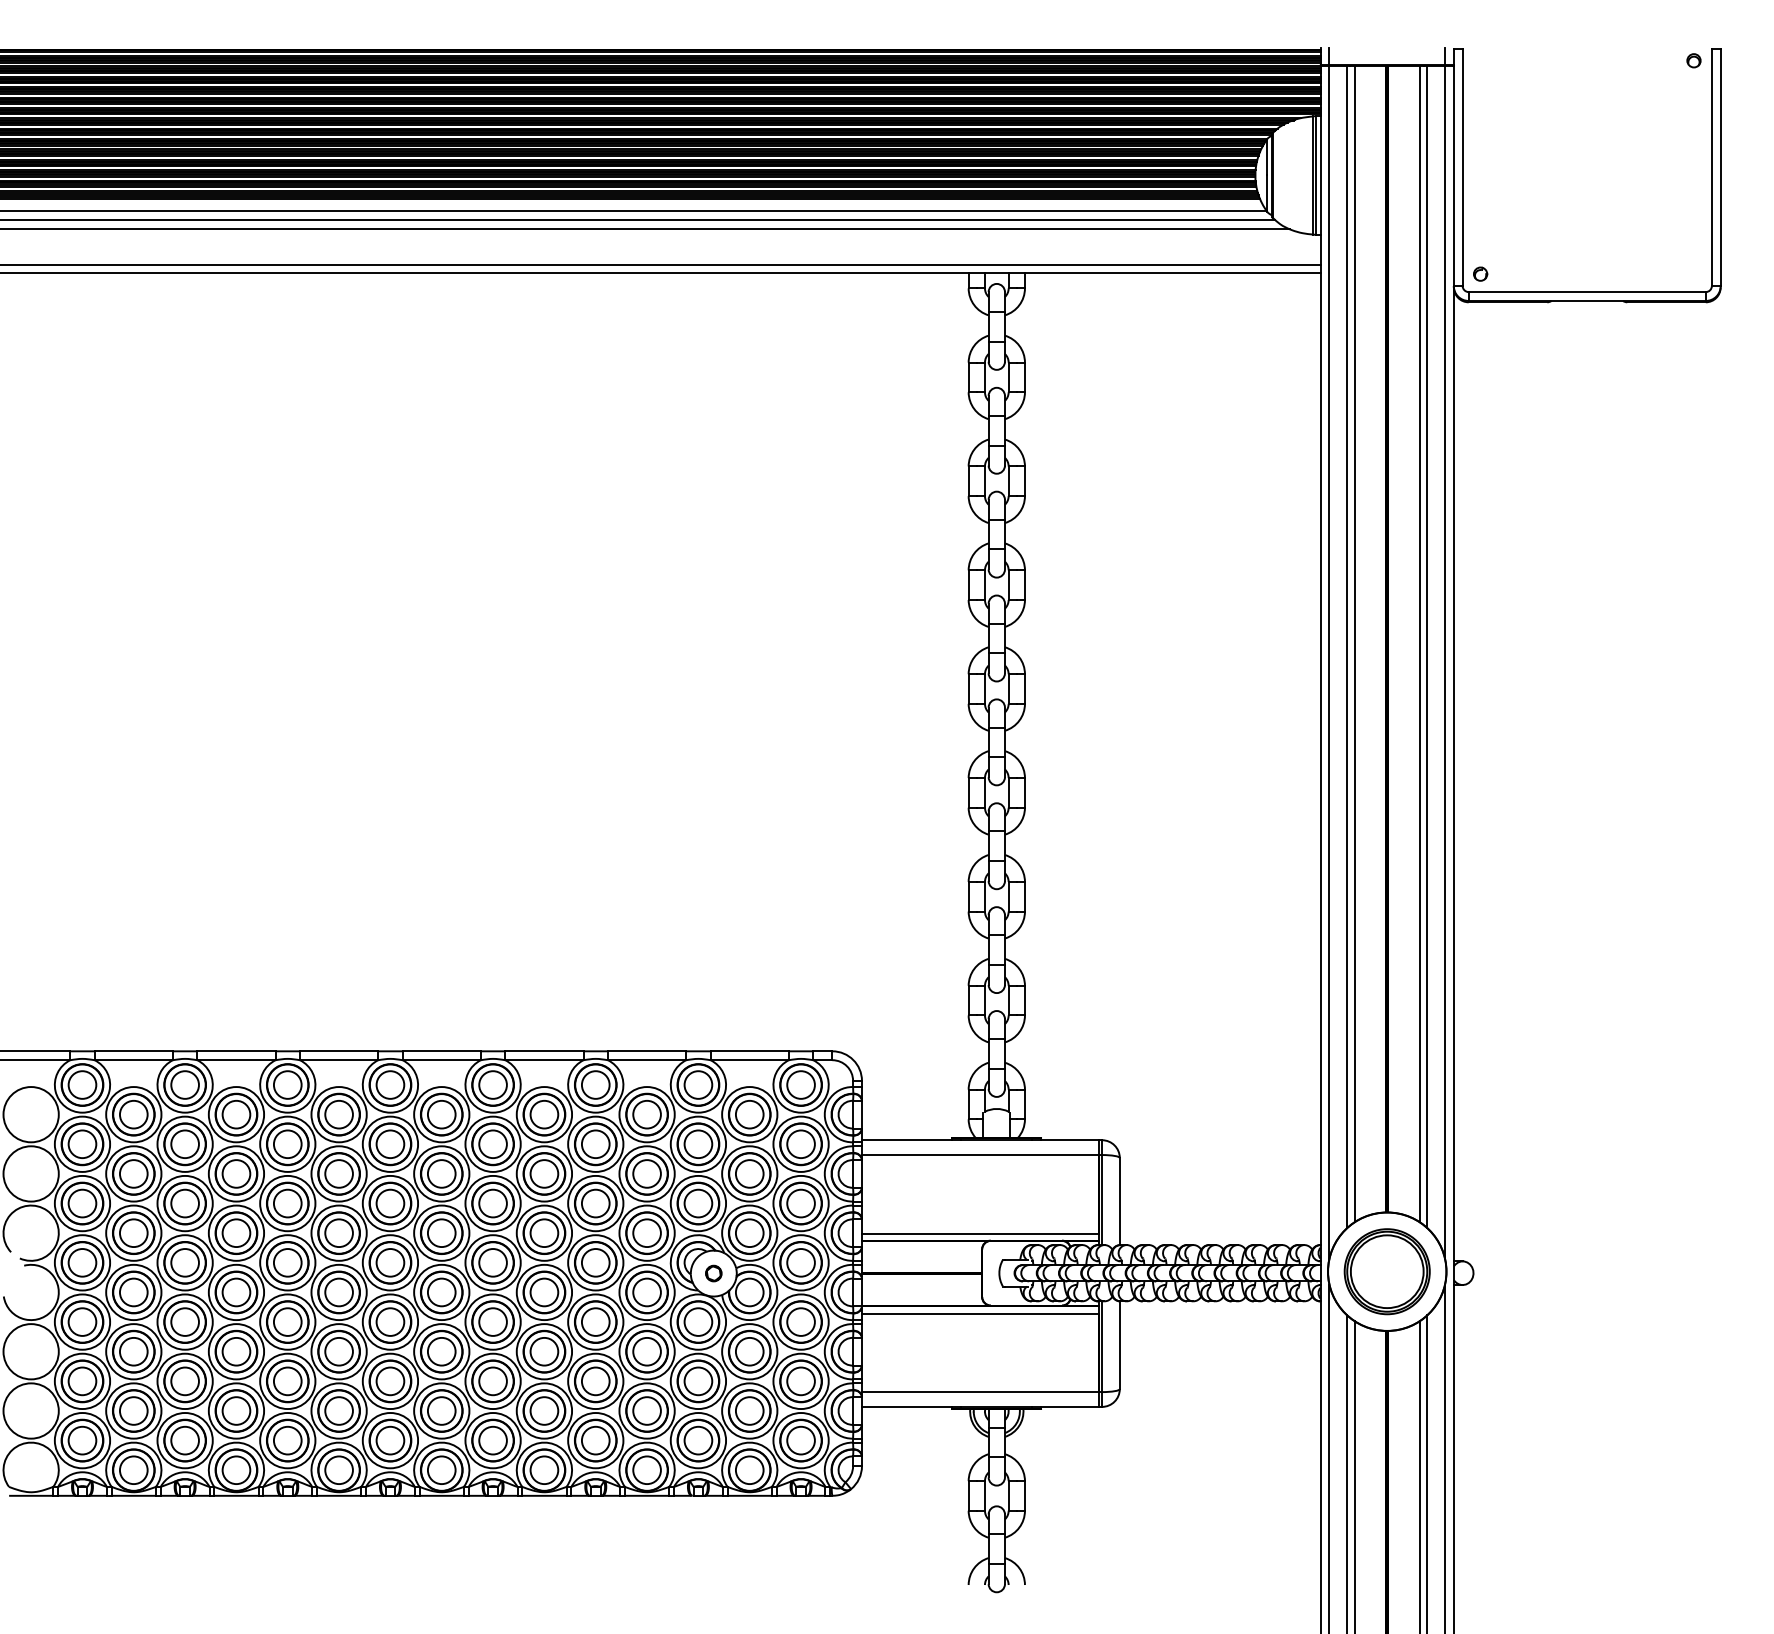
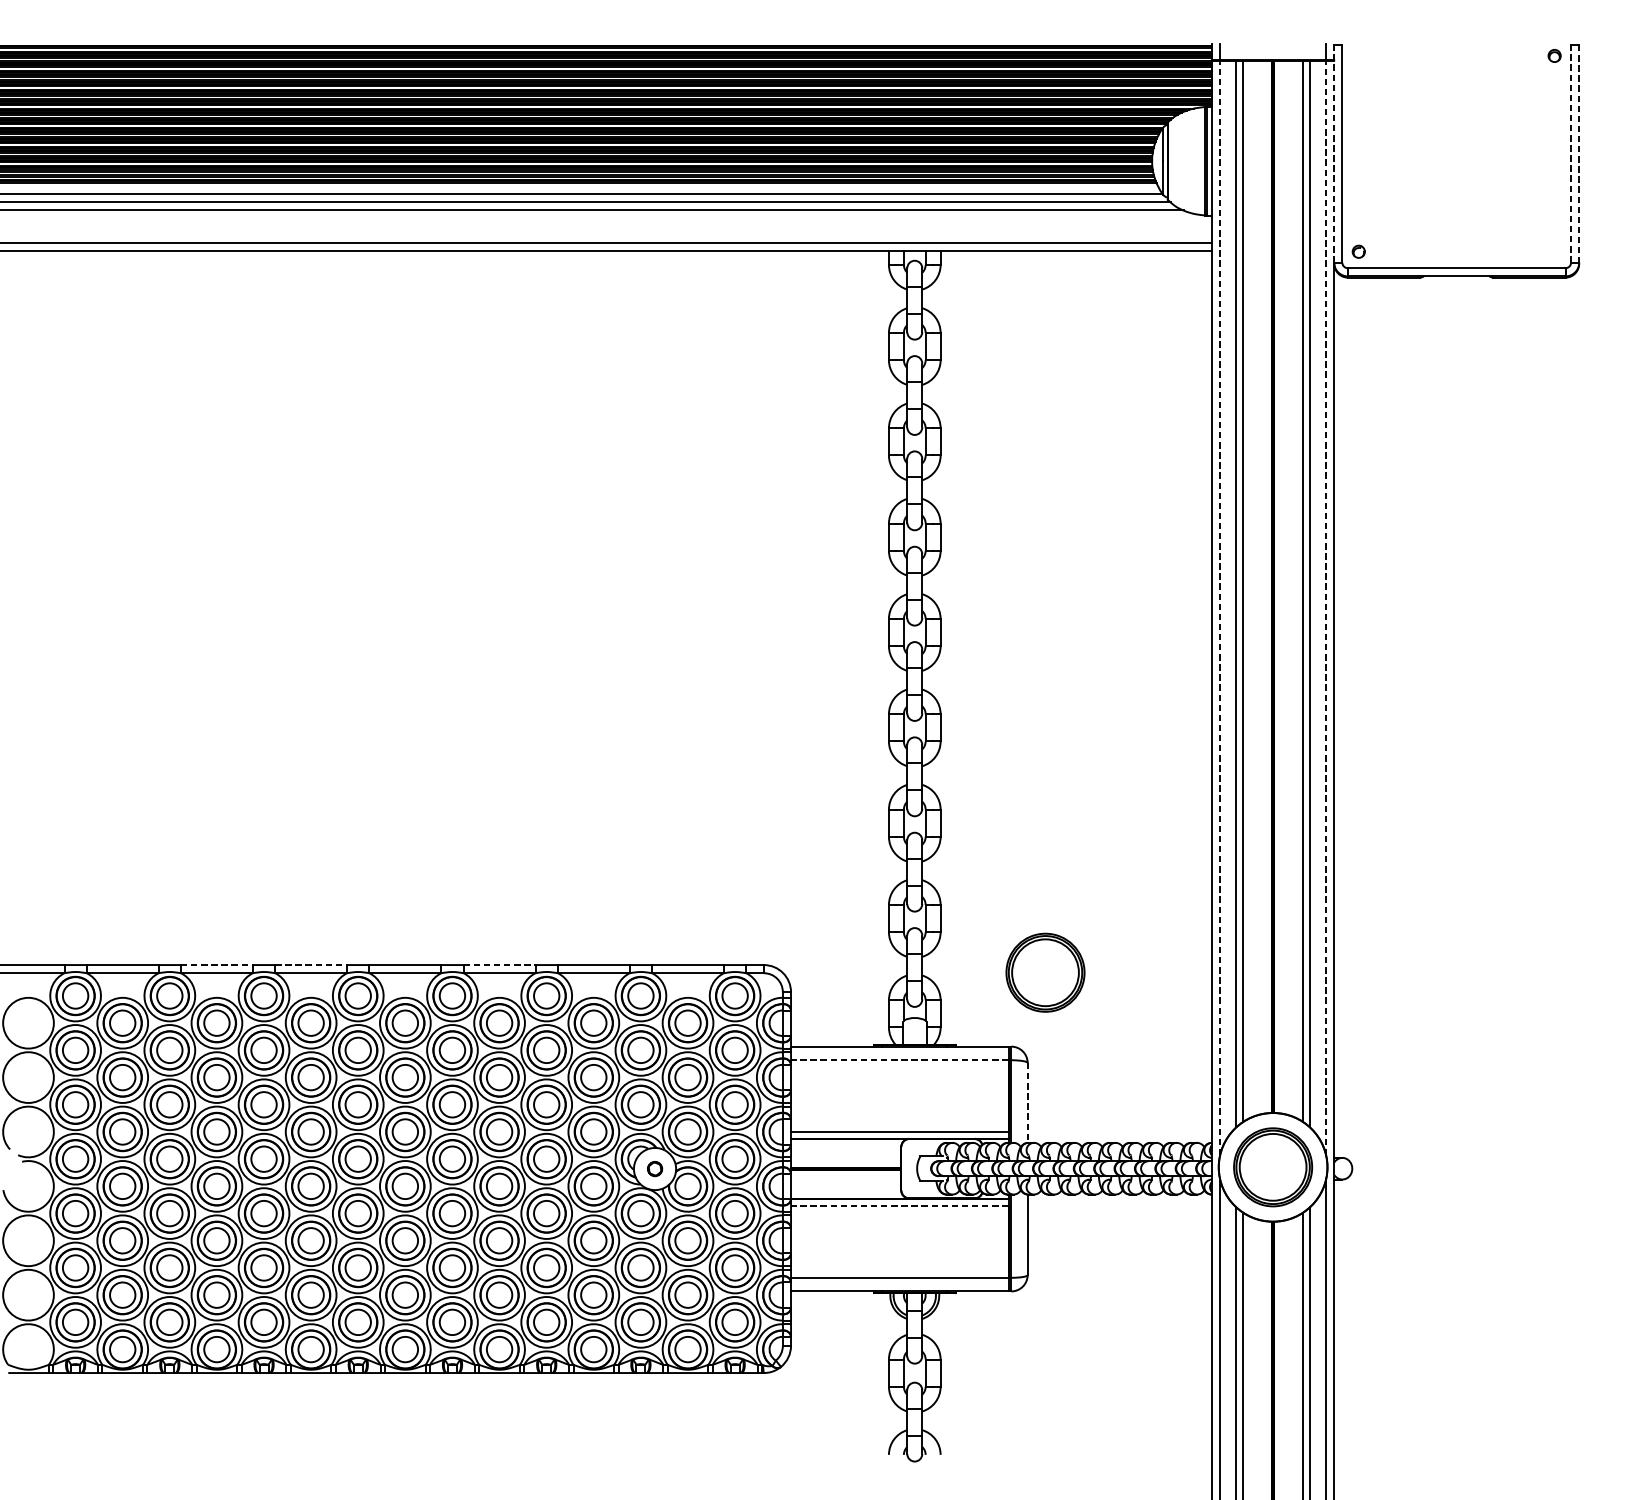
line: (1453, 167) -> (1333, 153), solid -> dashed
line: (1711, 167) -> (1570, 153), solid -> dashed
line: (1720, 167) -> (1578, 153), solid -> dashed
line: (1329, 661) -> (1220, 607), solid -> dashed
line: (1445, 661) -> (1326, 607), solid -> dashed
line: (236, 1051) -> (216, 965), solid -> dashed
line: (339, 1051) -> (311, 965), solid -> dashed
line: (544, 1051) -> (499, 965), solid -> dashed
part: (1138, 1059) -> (1044, 972), added
line: (980, 1155) -> (899, 1060), solid -> dashed
line: (1119, 1201) -> (1027, 1102), solid -> dashed
line: (980, 1313) -> (899, 1205), solid -> dashed

